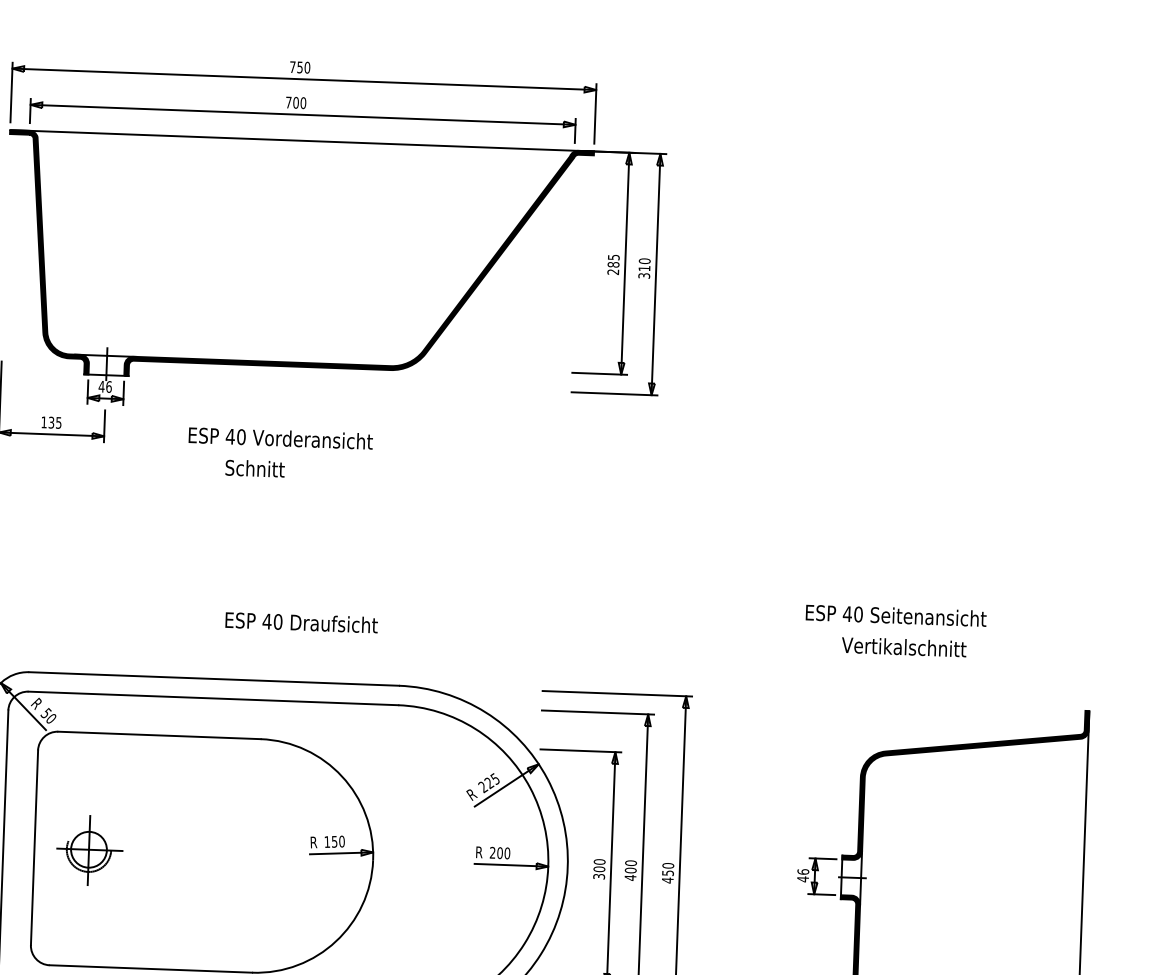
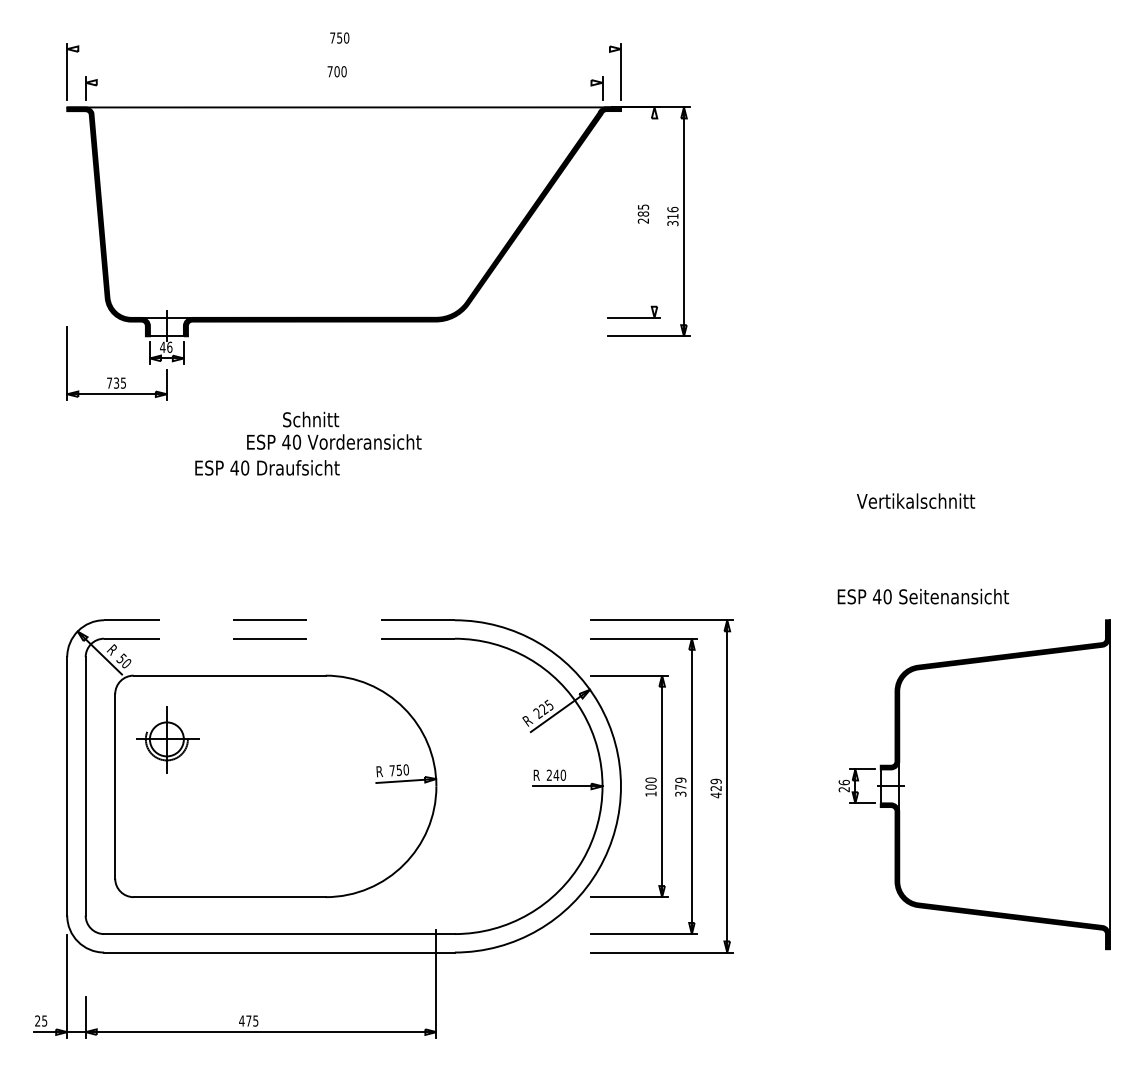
line: (304, 79) -> (344, 49), removed
line: (302, 114) -> (343, 82), removed
text: (644, 261) -> (672, 209), 310 -> 316
line: (625, 263) -> (654, 212), removed
text: (44, 421) -> (109, 382), 135 -> 735
text: (281, 437) -> (334, 441), moved
text: (896, 615) -> (923, 596), moved
text: (301, 622) -> (267, 467), moved
text: (904, 646) -> (916, 500), moved
line: (214, 679) -> (279, 620), solid -> dashed
line: (213, 698) -> (279, 638), solid -> dashed
text: (327, 841) -> (392, 770), 150 -> 750
part: (89, 849) -> (167, 739), moved
text: (500, 852) -> (556, 774), 200 -> 240
text: (667, 868) -> (715, 784), 450 -> 429
text: (630, 870) -> (680, 787), 400 -> 379
text: (598, 875) -> (650, 793), 300 -> 100
text: (802, 879) -> (843, 789), 46 -> 26

